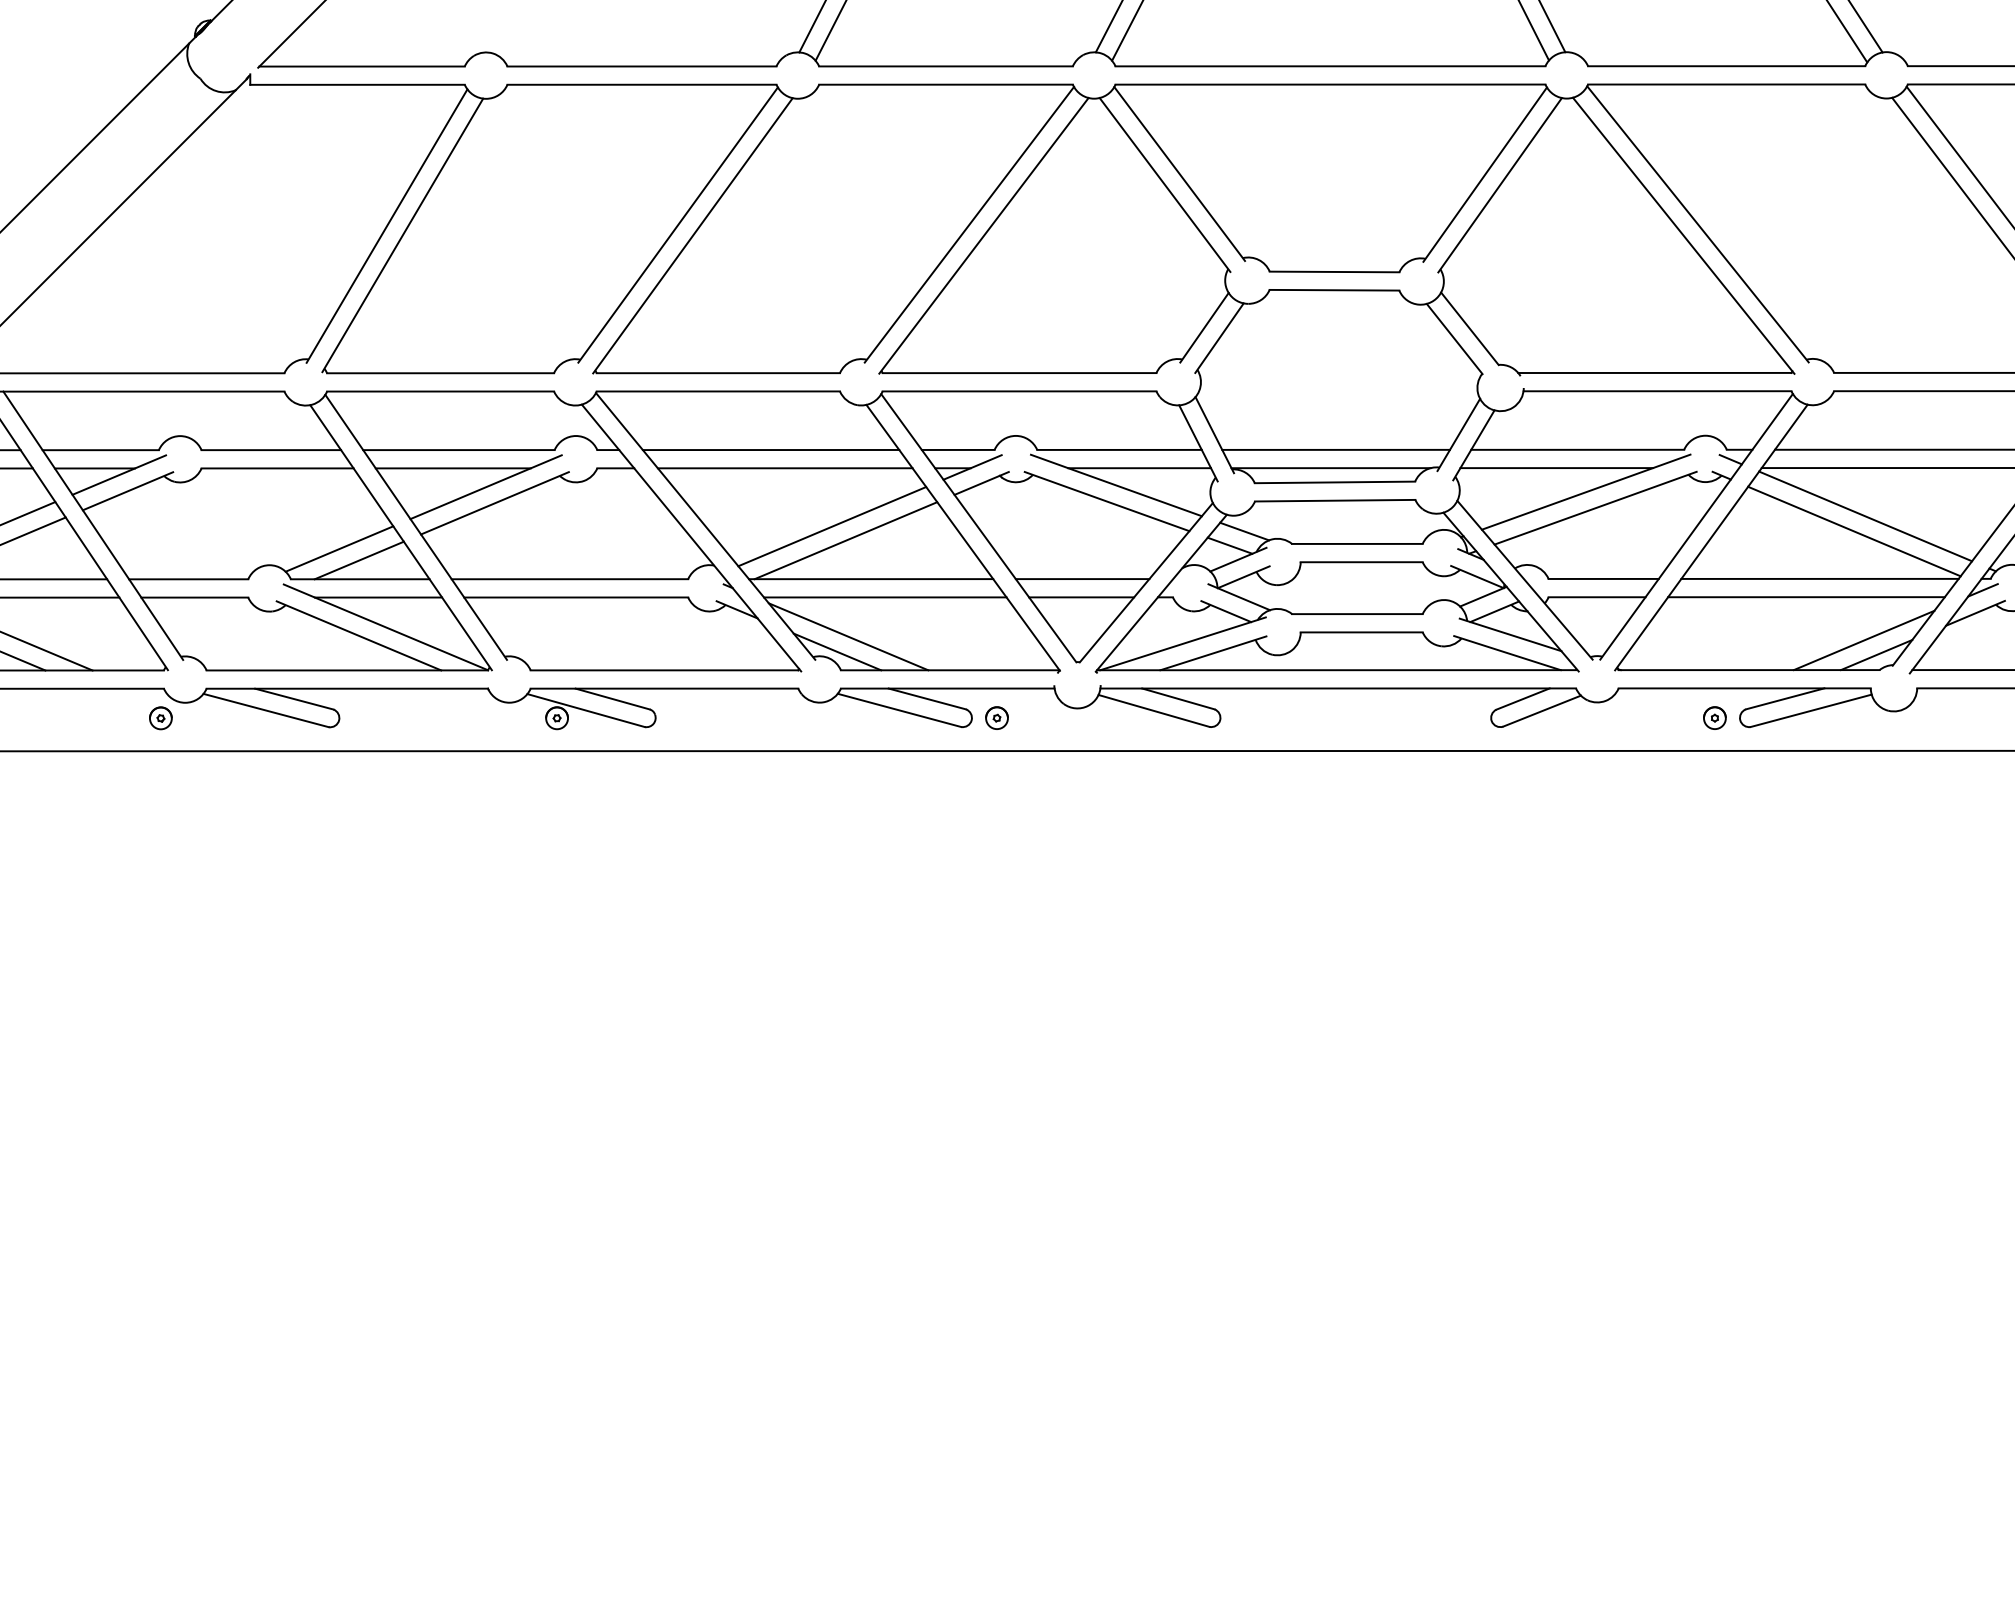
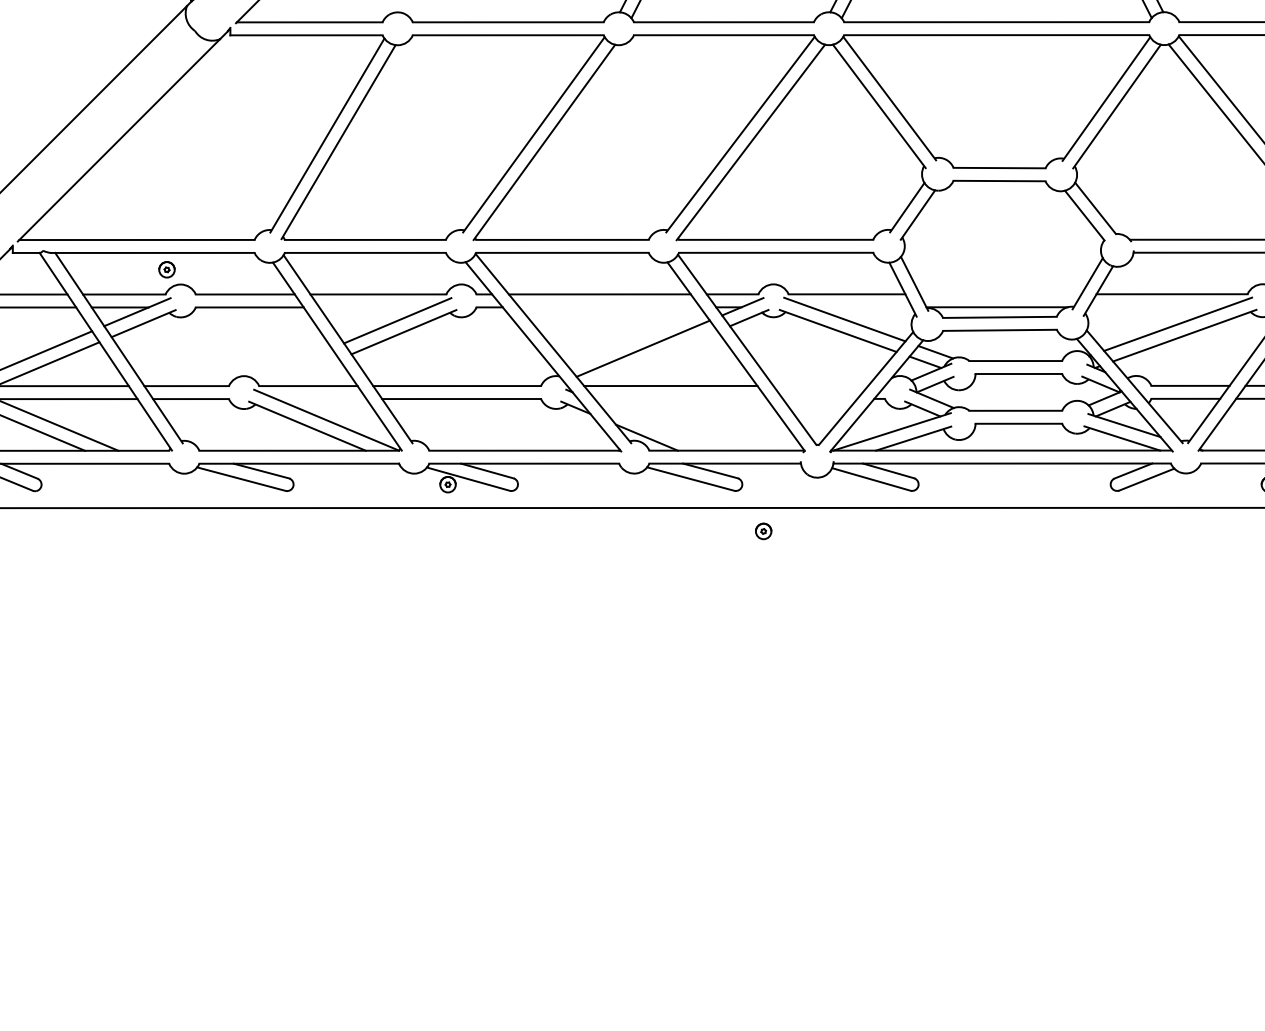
line: (1336, 449) -> (1000, 294), removed
line: (452, 468) -> (373, 307), removed
line: (784, 468) -> (609, 307), removed
line: (1139, 468) -> (861, 307), removed
line: (1556, 468) -> (1157, 307), removed
line: (845, 540) -> (652, 358), removed
line: (339, 548) -> (293, 364), removed
line: (358, 560) -> (307, 372), removed
line: (1082, 579) -> (820, 386), removed
line: (378, 597) -> (321, 399), removed
line: (885, 597) -> (681, 399), removed
line: (1081, 597) -> (820, 399), removed
line: (848, 636) -> (654, 426), removed
part: (996, 717) -> (763, 530), moved
part: (160, 718) -> (166, 269), moved

